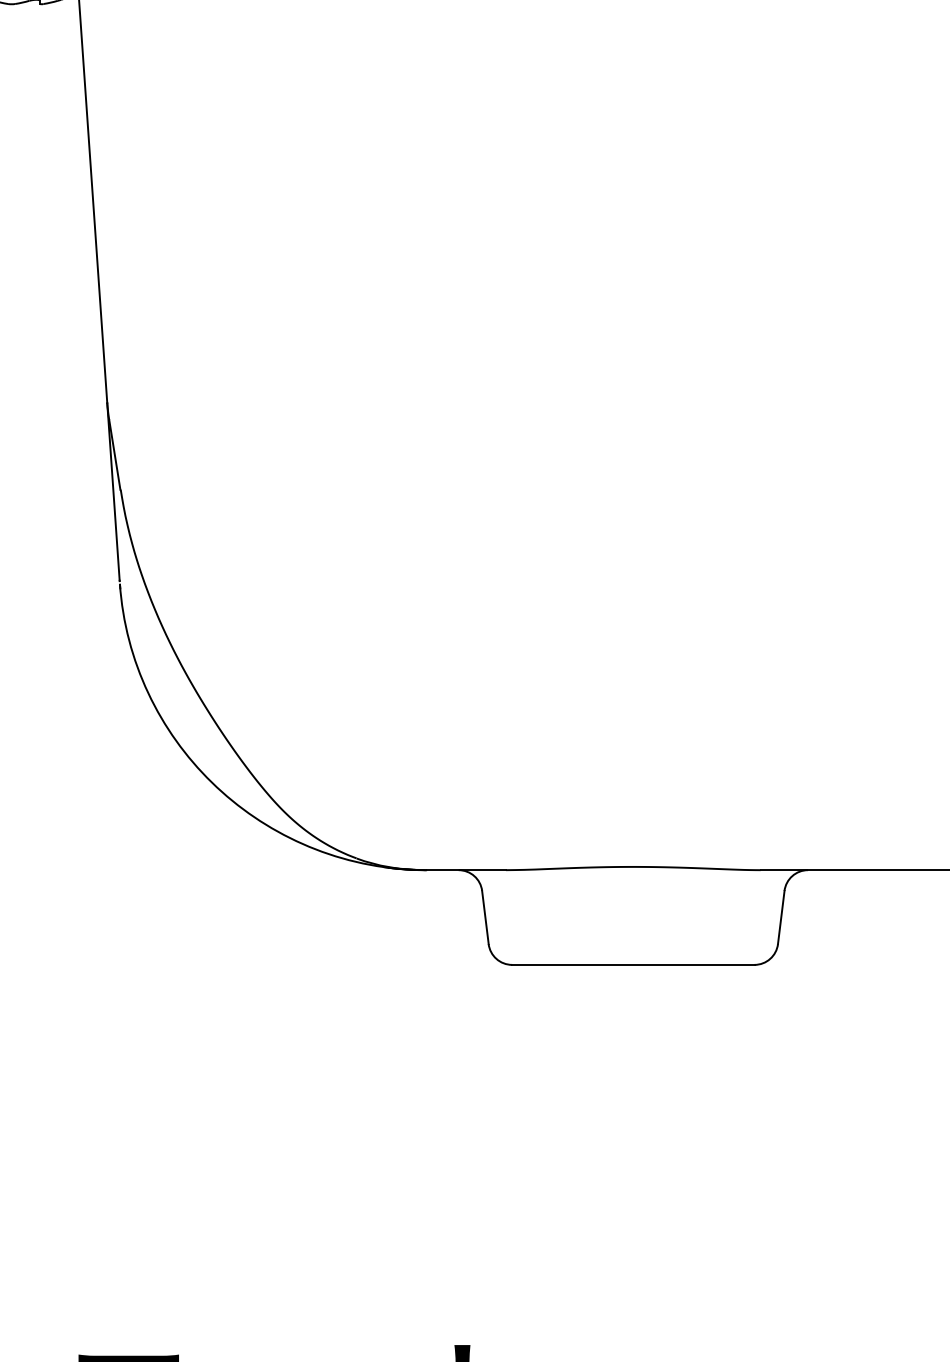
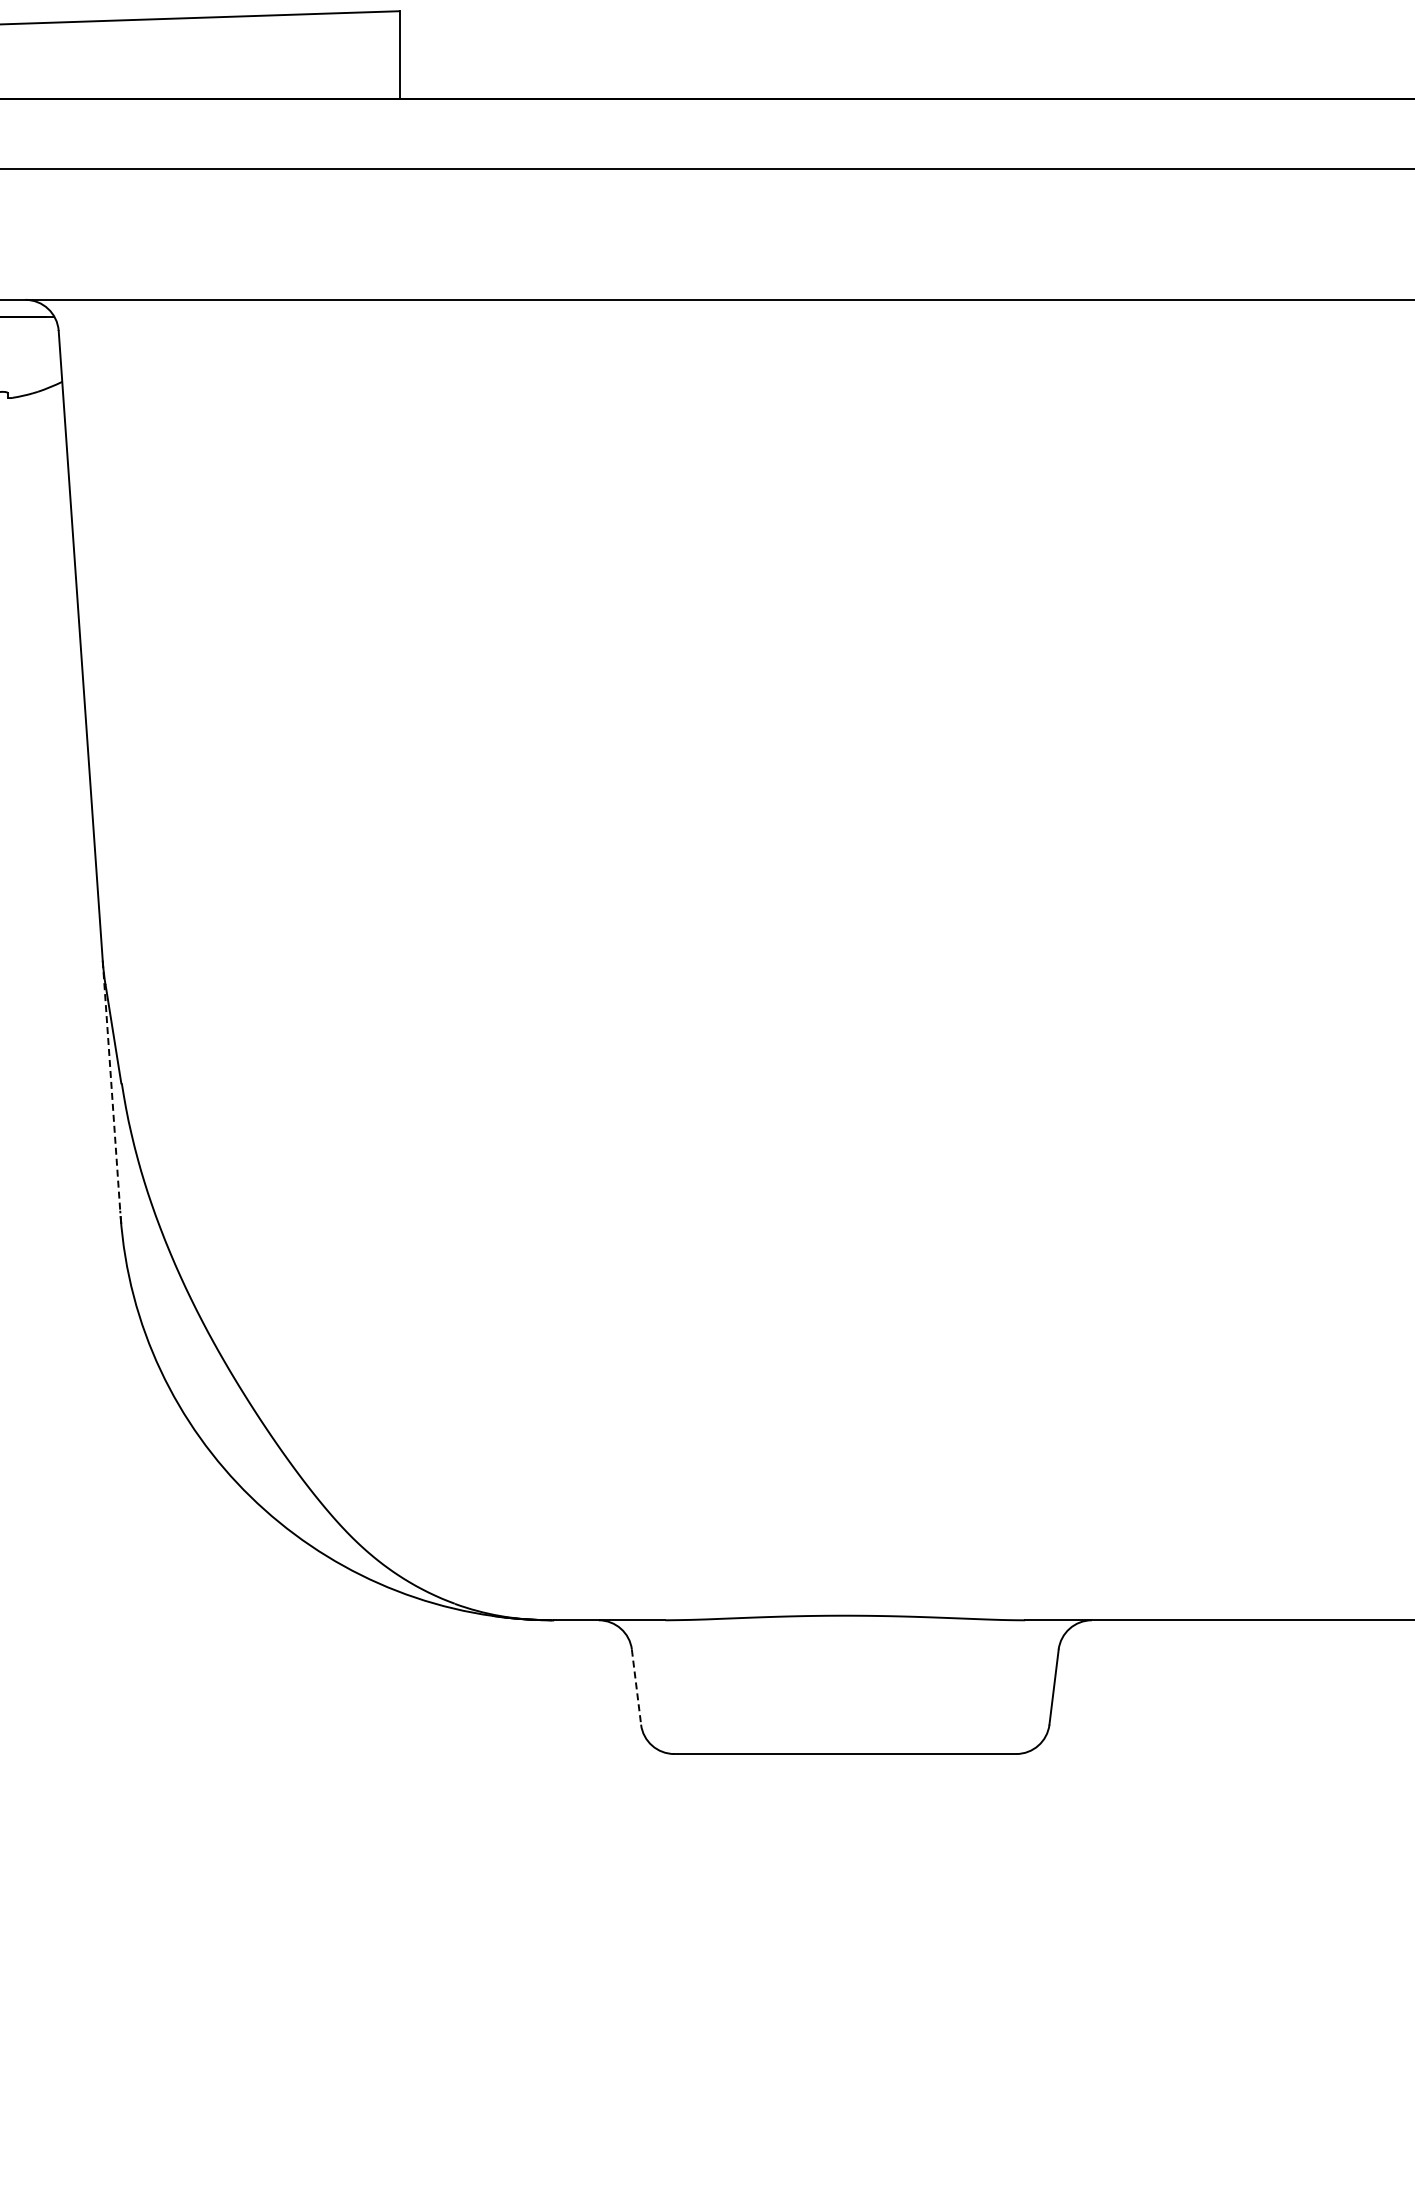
line: (113, 491) -> (111, 1086), solid -> dashed
line: (485, 917) -> (636, 1687), solid -> dashed

